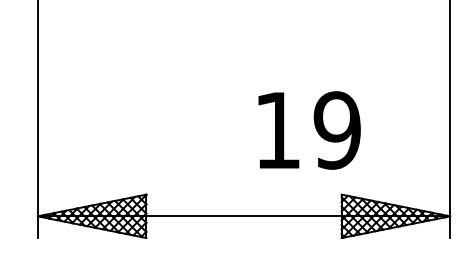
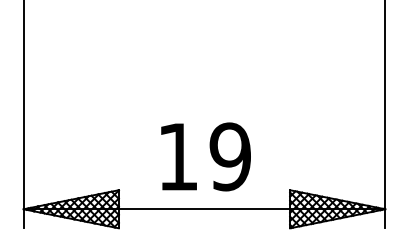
text: (308, 129) -> (205, 156), moved

